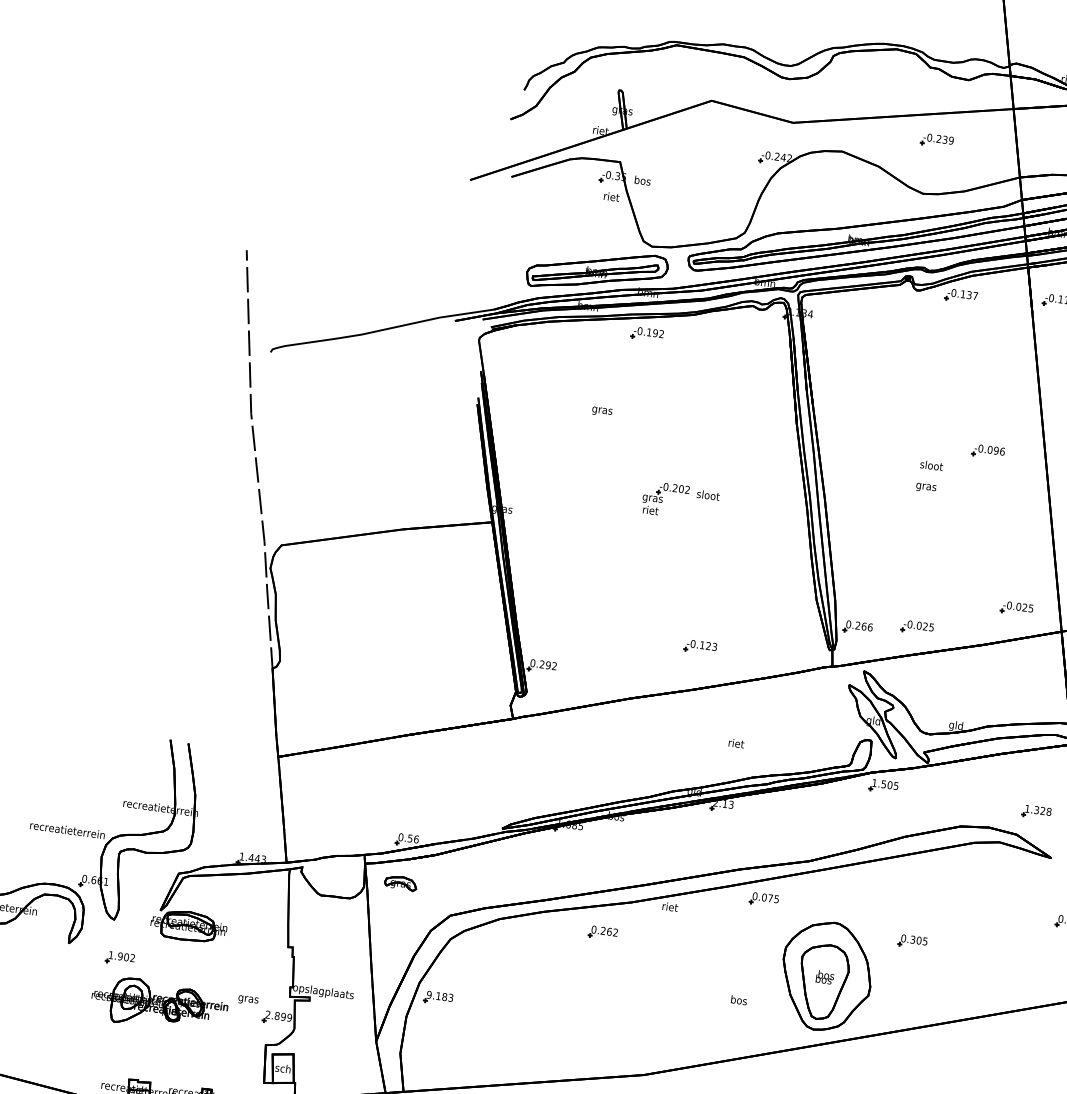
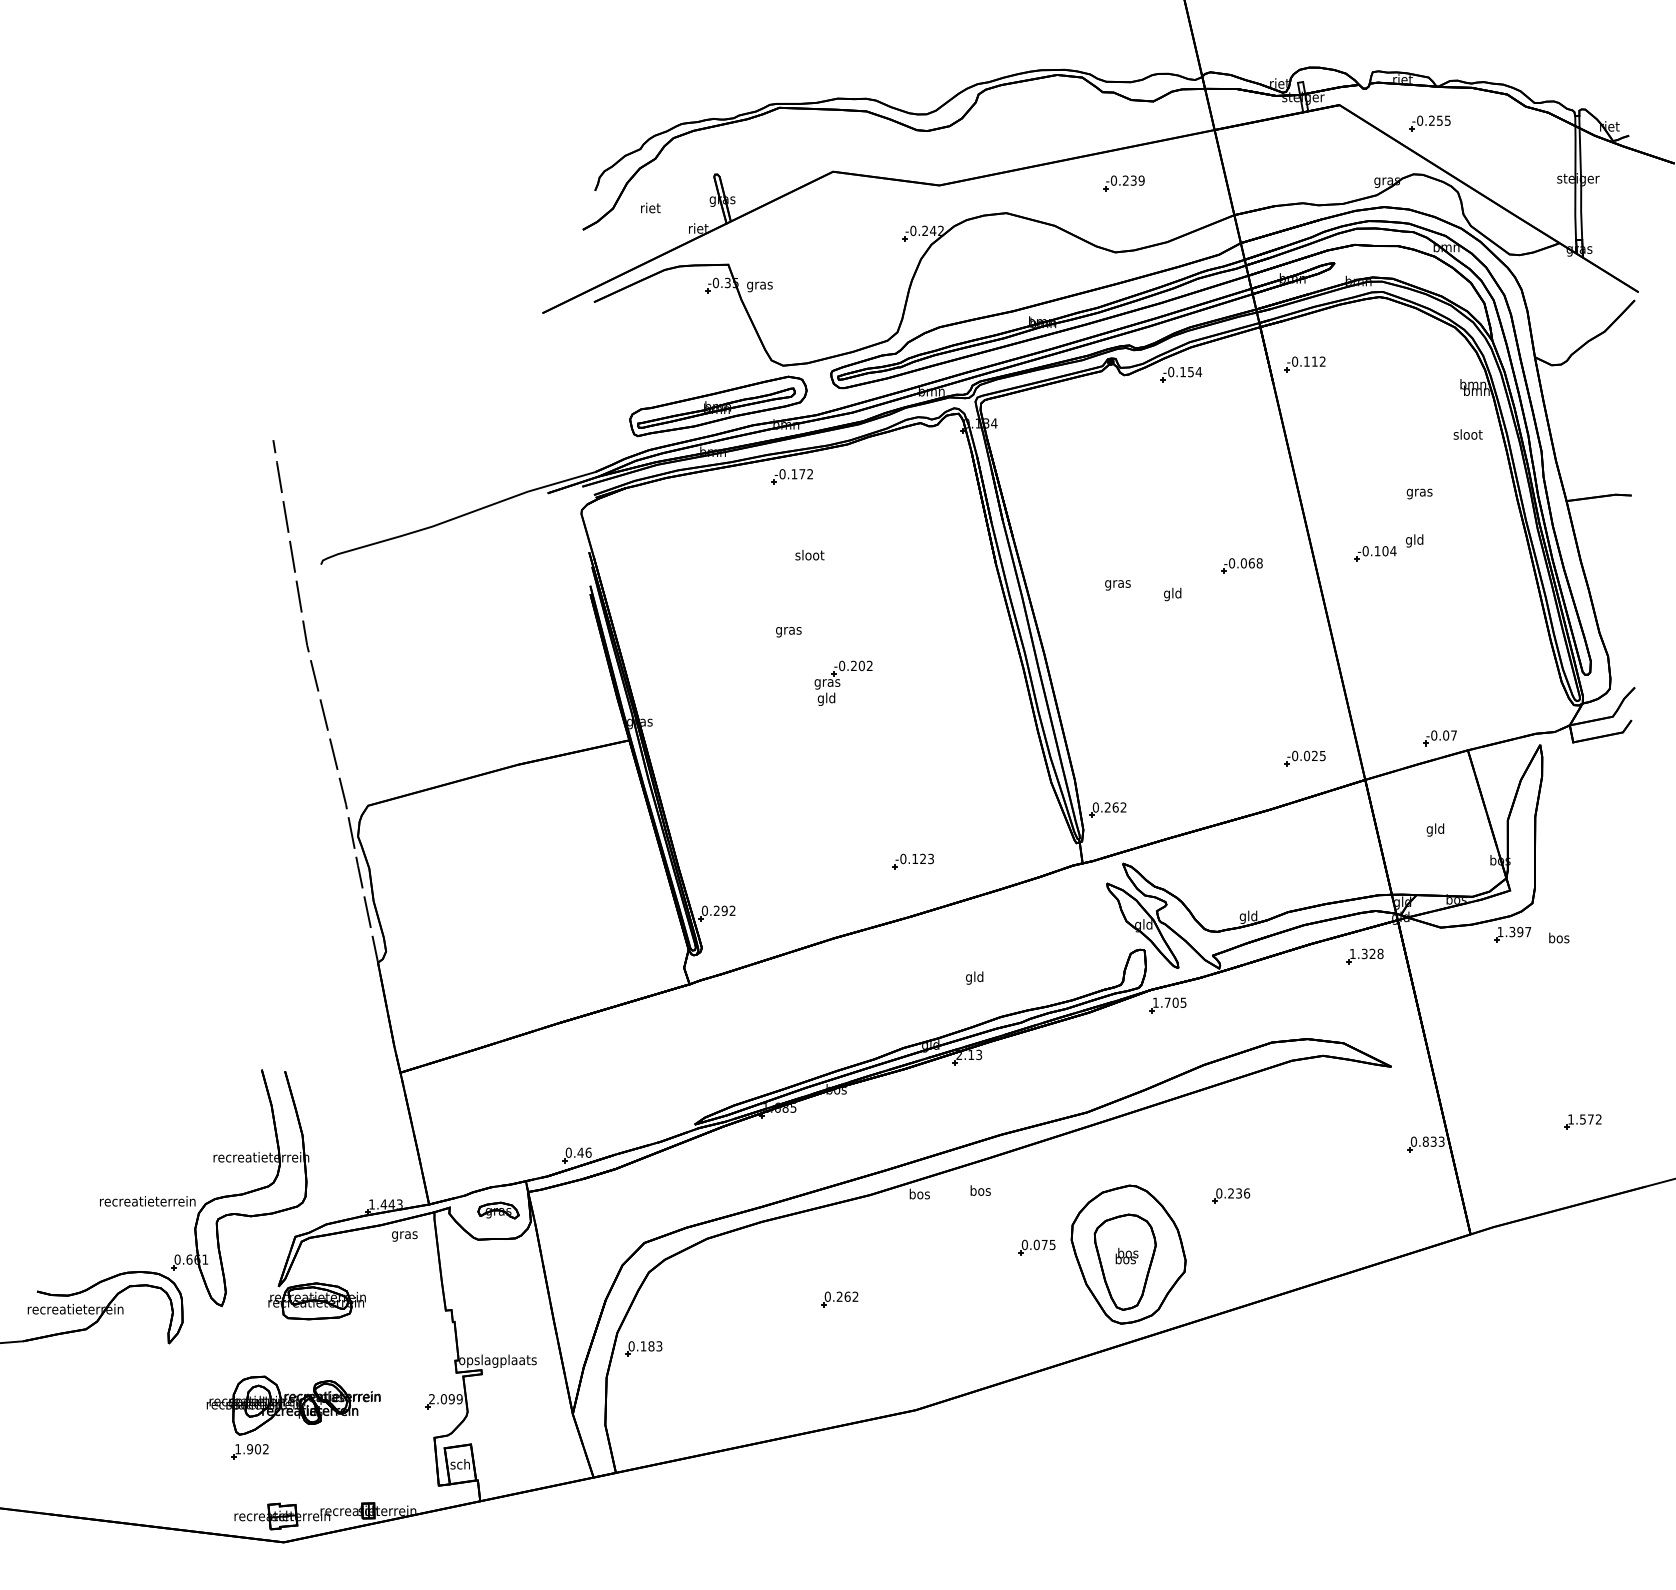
text: (642, 181) -> (759, 285), bos -> gras
text: (611, 196) -> (650, 207), moved
text: (972, 295) -> (1195, 371), -0.137 -> -0.154
text: (655, 333) -> (802, 474), -0.192 -> -0.172
text: (601, 411) -> (788, 632), moved
text: (999, 451) -> (1255, 563), -0.096 -> -0.068
text: (931, 466) -> (1172, 594), sloot -> gld
text: (925, 488) -> (1117, 585), moved
text: (708, 495) -> (809, 555), moved
text: (650, 510) -> (826, 698), riet -> gld
text: (870, 627) -> (1123, 807), 0.266 -> 0.262
part: (917, 627) -> (1182, 799), removed
text: (736, 744) -> (975, 977), riet -> gld
text: (883, 784) -> (1167, 1002), 1.505 -> 1.705
part: (1036, 812) -> (1364, 956), moved
text: (410, 838) -> (580, 1152), 0.56 -> 0.46
part: (400, 883) -> (498, 1210), moved
part: (763, 899) -> (1036, 1247), moved
text: (670, 906) -> (919, 1193), riet -> bos
part: (602, 933) -> (839, 1299), moved
text: (919, 940) -> (1239, 1193), 0.305 -> 0.236
part: (119, 958) -> (249, 1451), moved
text: (429, 995) -> (631, 1346), 9.183 -> 0.183
text: (248, 1000) -> (404, 1236), moved
text: (738, 1000) -> (980, 1190), moved
text: (276, 1016) -> (443, 1399), 2.899 -> 2.099

